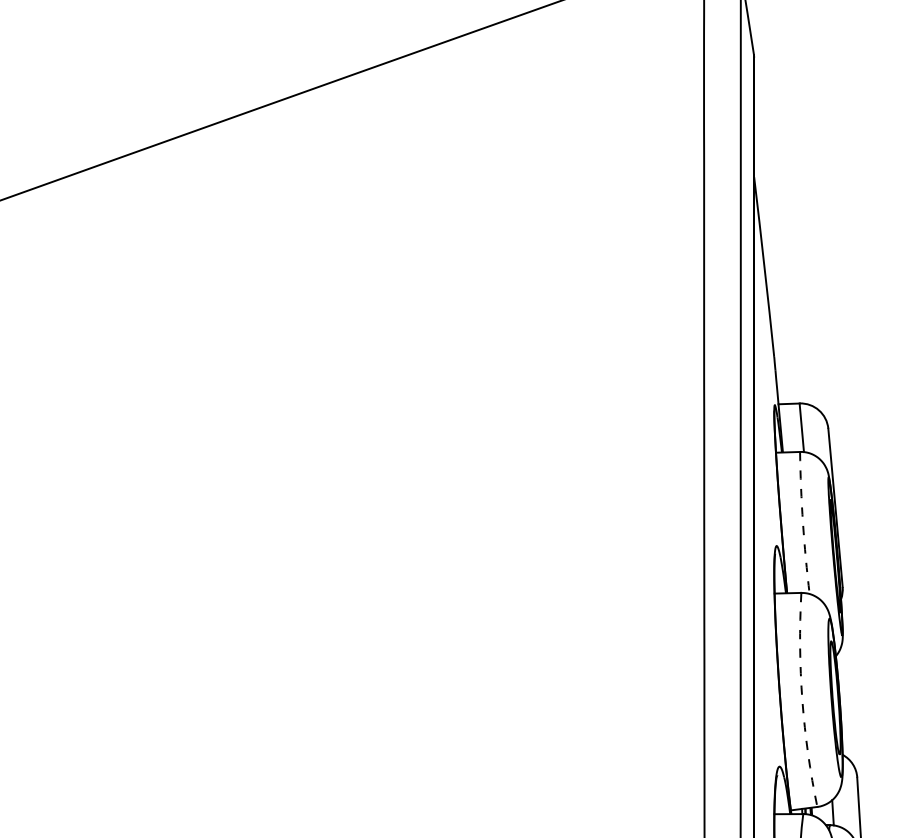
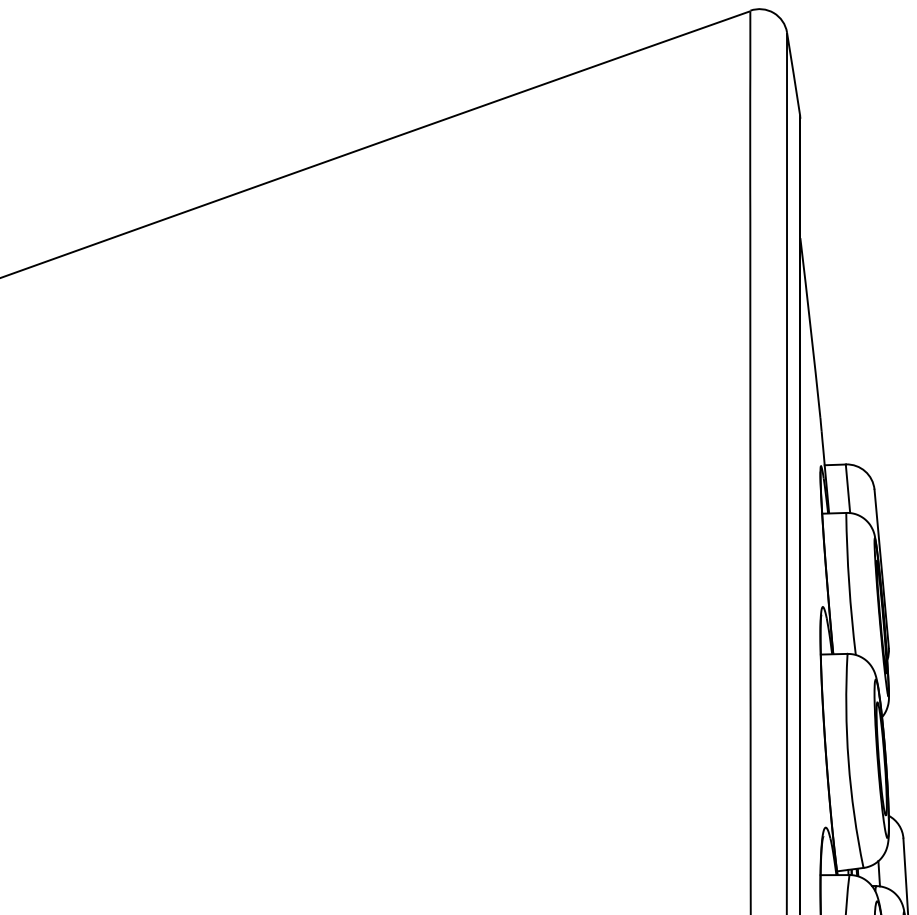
arc: (803, 523) -> (849, 584), dashed -> solid
arc: (802, 700) -> (848, 761), dashed -> solid

